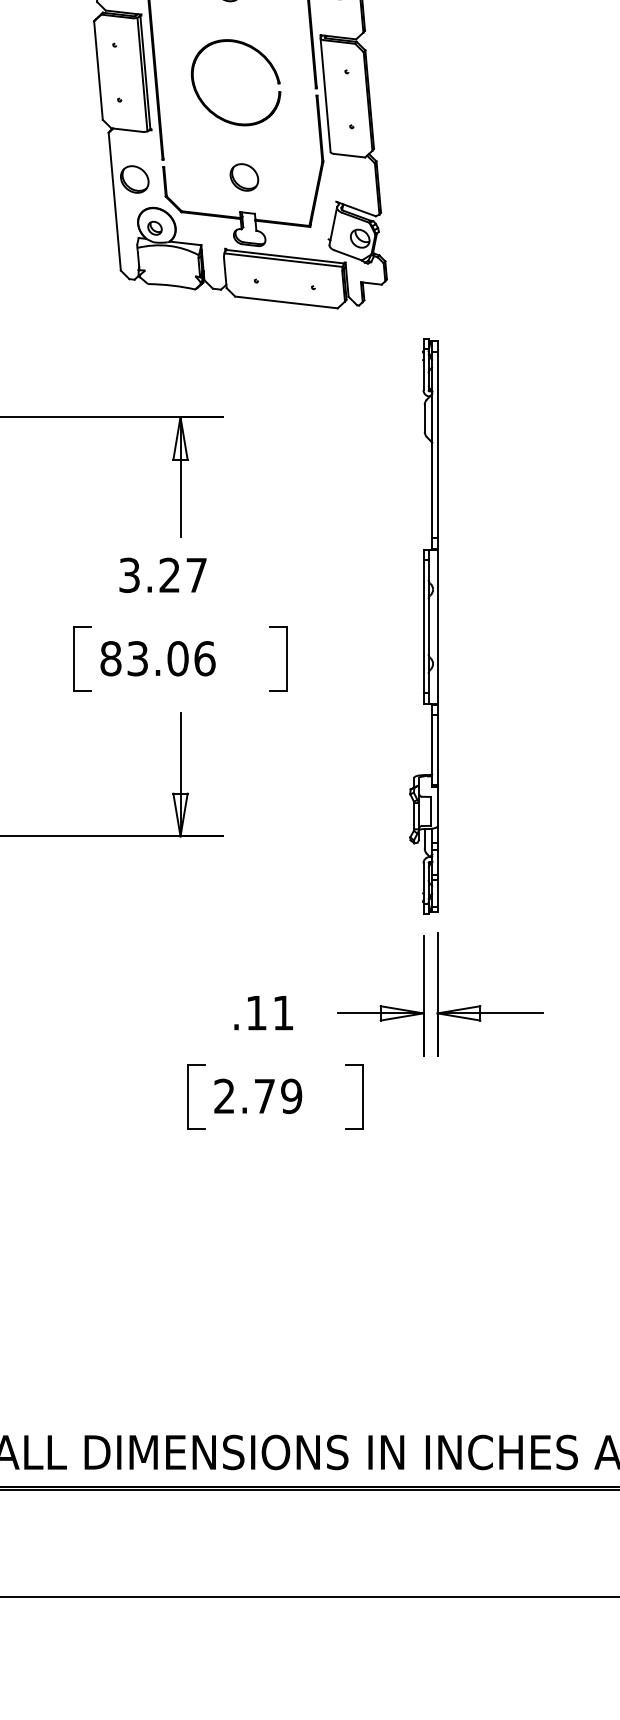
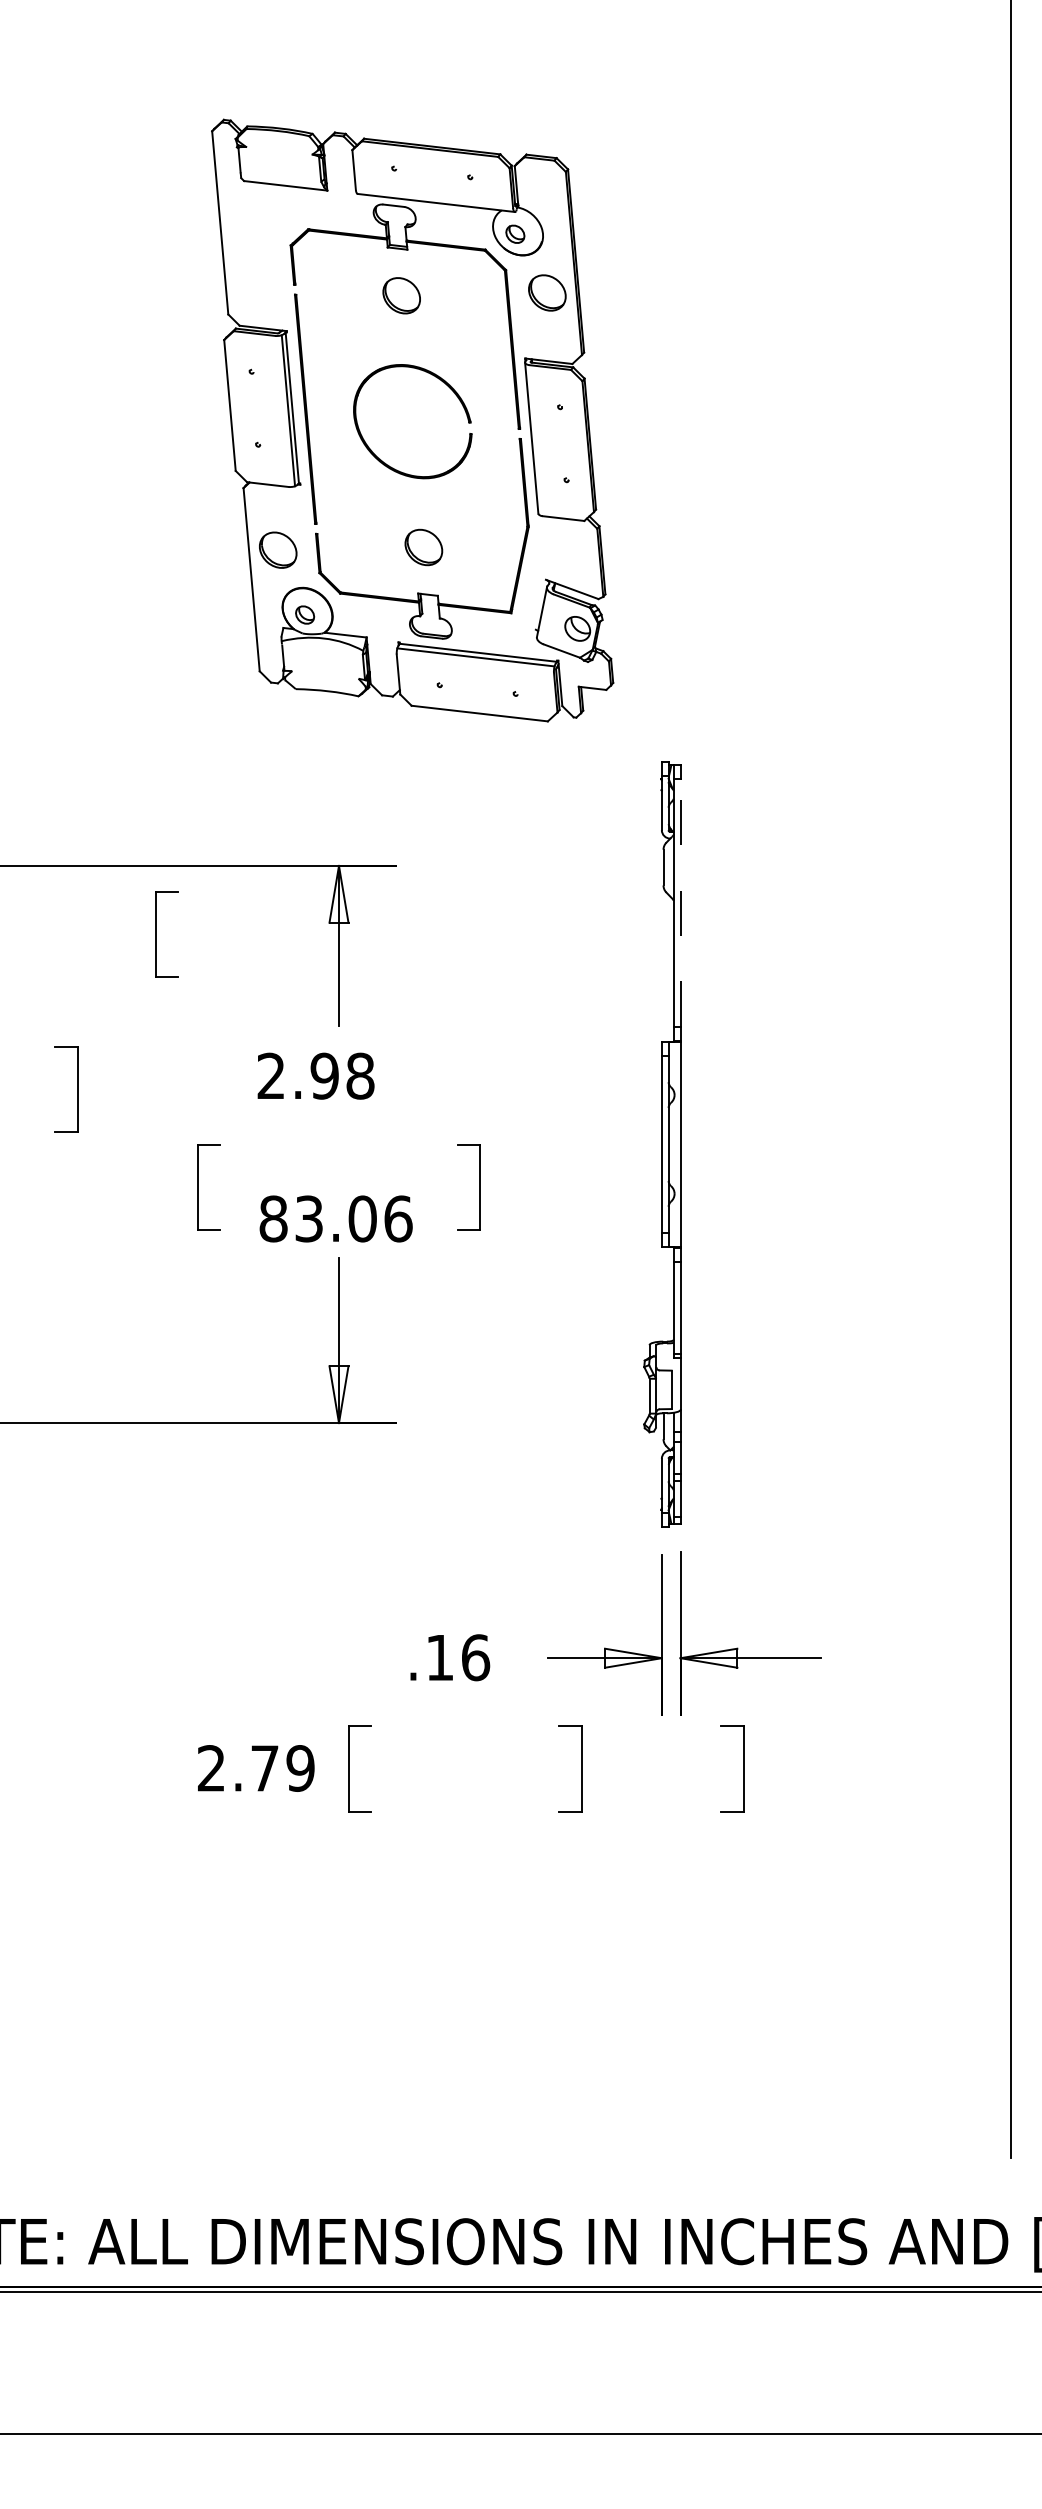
line: (437, 444) -> (680, 902), solid -> dashed
part: (43, 468) -> (156, 934), added
text: (162, 574) -> (315, 1075), 3.27 -> 2.98
text: (157, 658) -> (335, 1218), moved
text: (284, 1012) -> (476, 1657), .11 -> .16
text: (258, 1096) -> (256, 1768), moved
part: (484, 1096) -> (743, 1768), added

